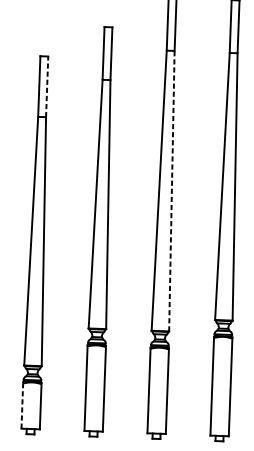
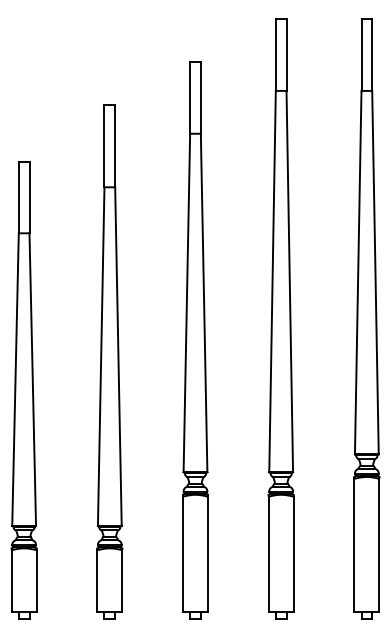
line: (47, 86) -> (115, 145), dashed -> solid
line: (171, 191) -> (289, 281), dashed -> solid
line: (22, 405) -> (97, 580), dashed -> solid

